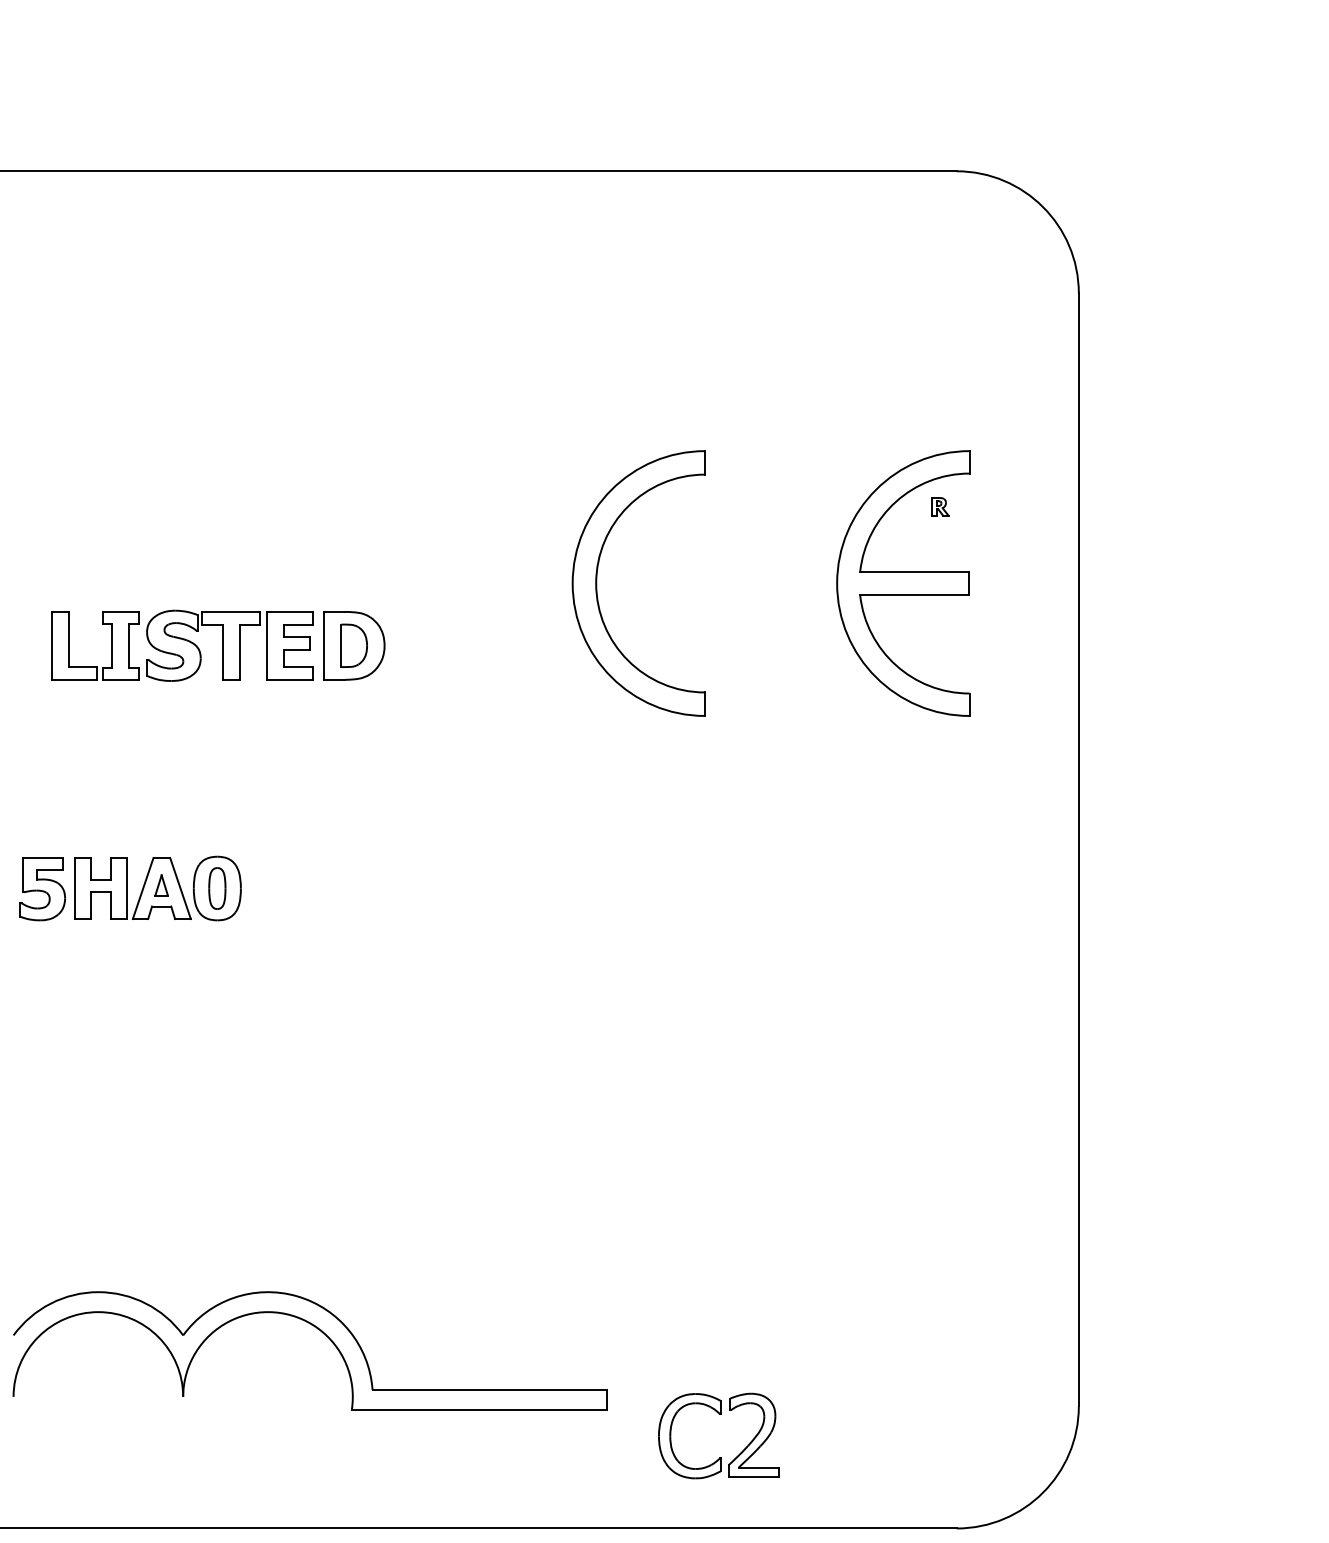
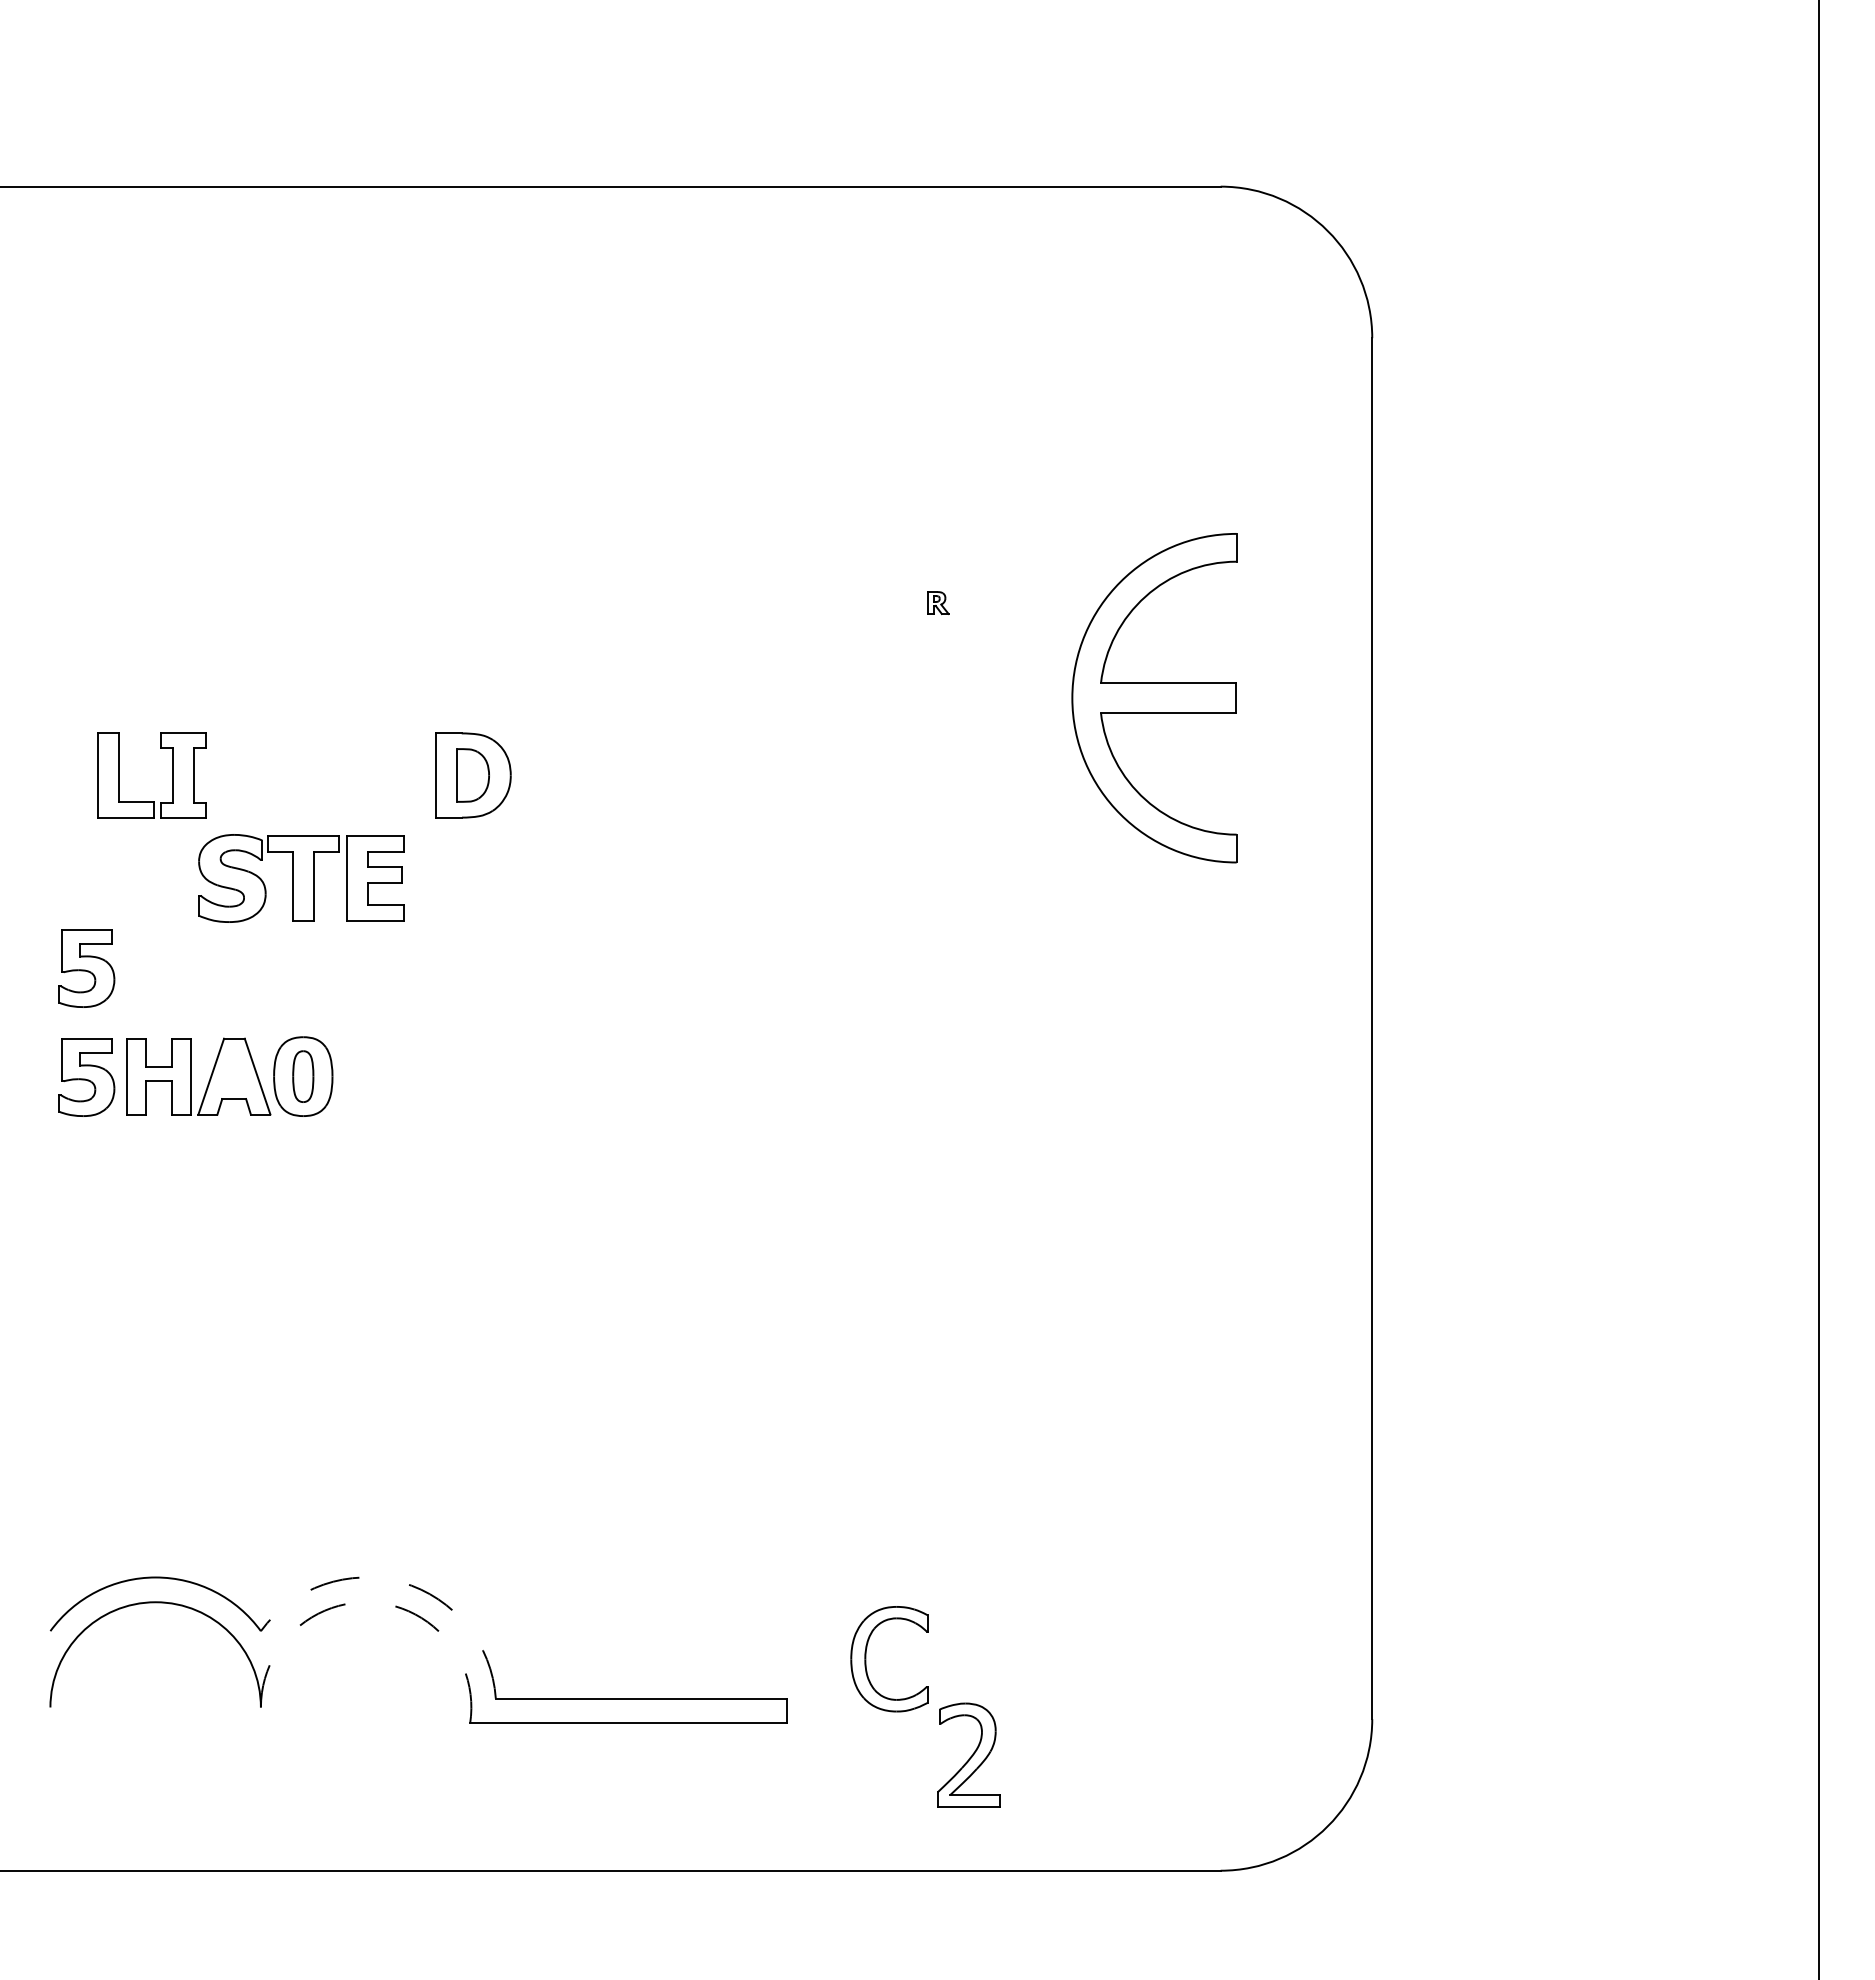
part: (940, 506) -> (938, 602), moved
part: (597, 583) -> (774, 698), removed
part: (229, 645) -> (301, 878), moved
part: (42, 801) -> (86, 968), added
part: (161, 885) -> (233, 1072), removed
arc: (297, 1296) -> (402, 1582), solid -> dashed
arc: (274, 1312) -> (374, 1602), solid -> dashed
part: (671, 1436) -> (866, 1659), moved

